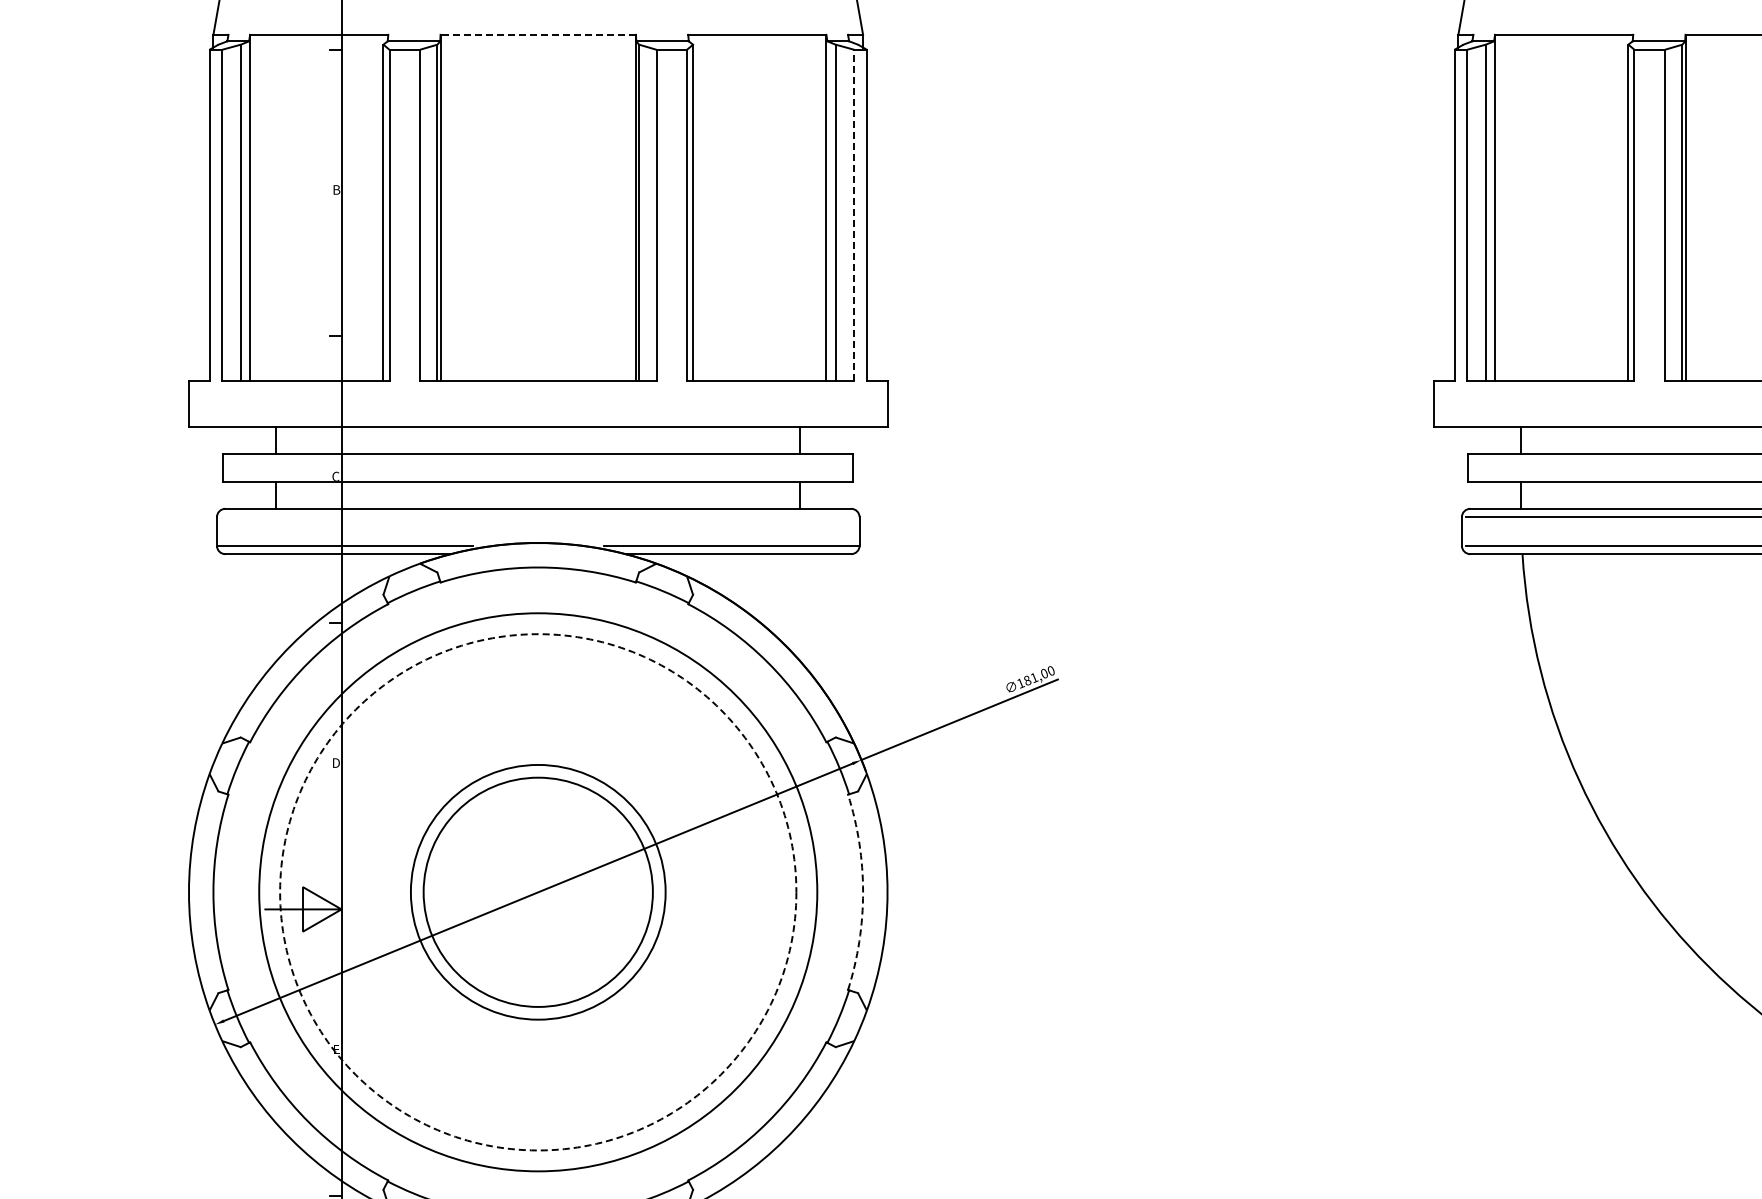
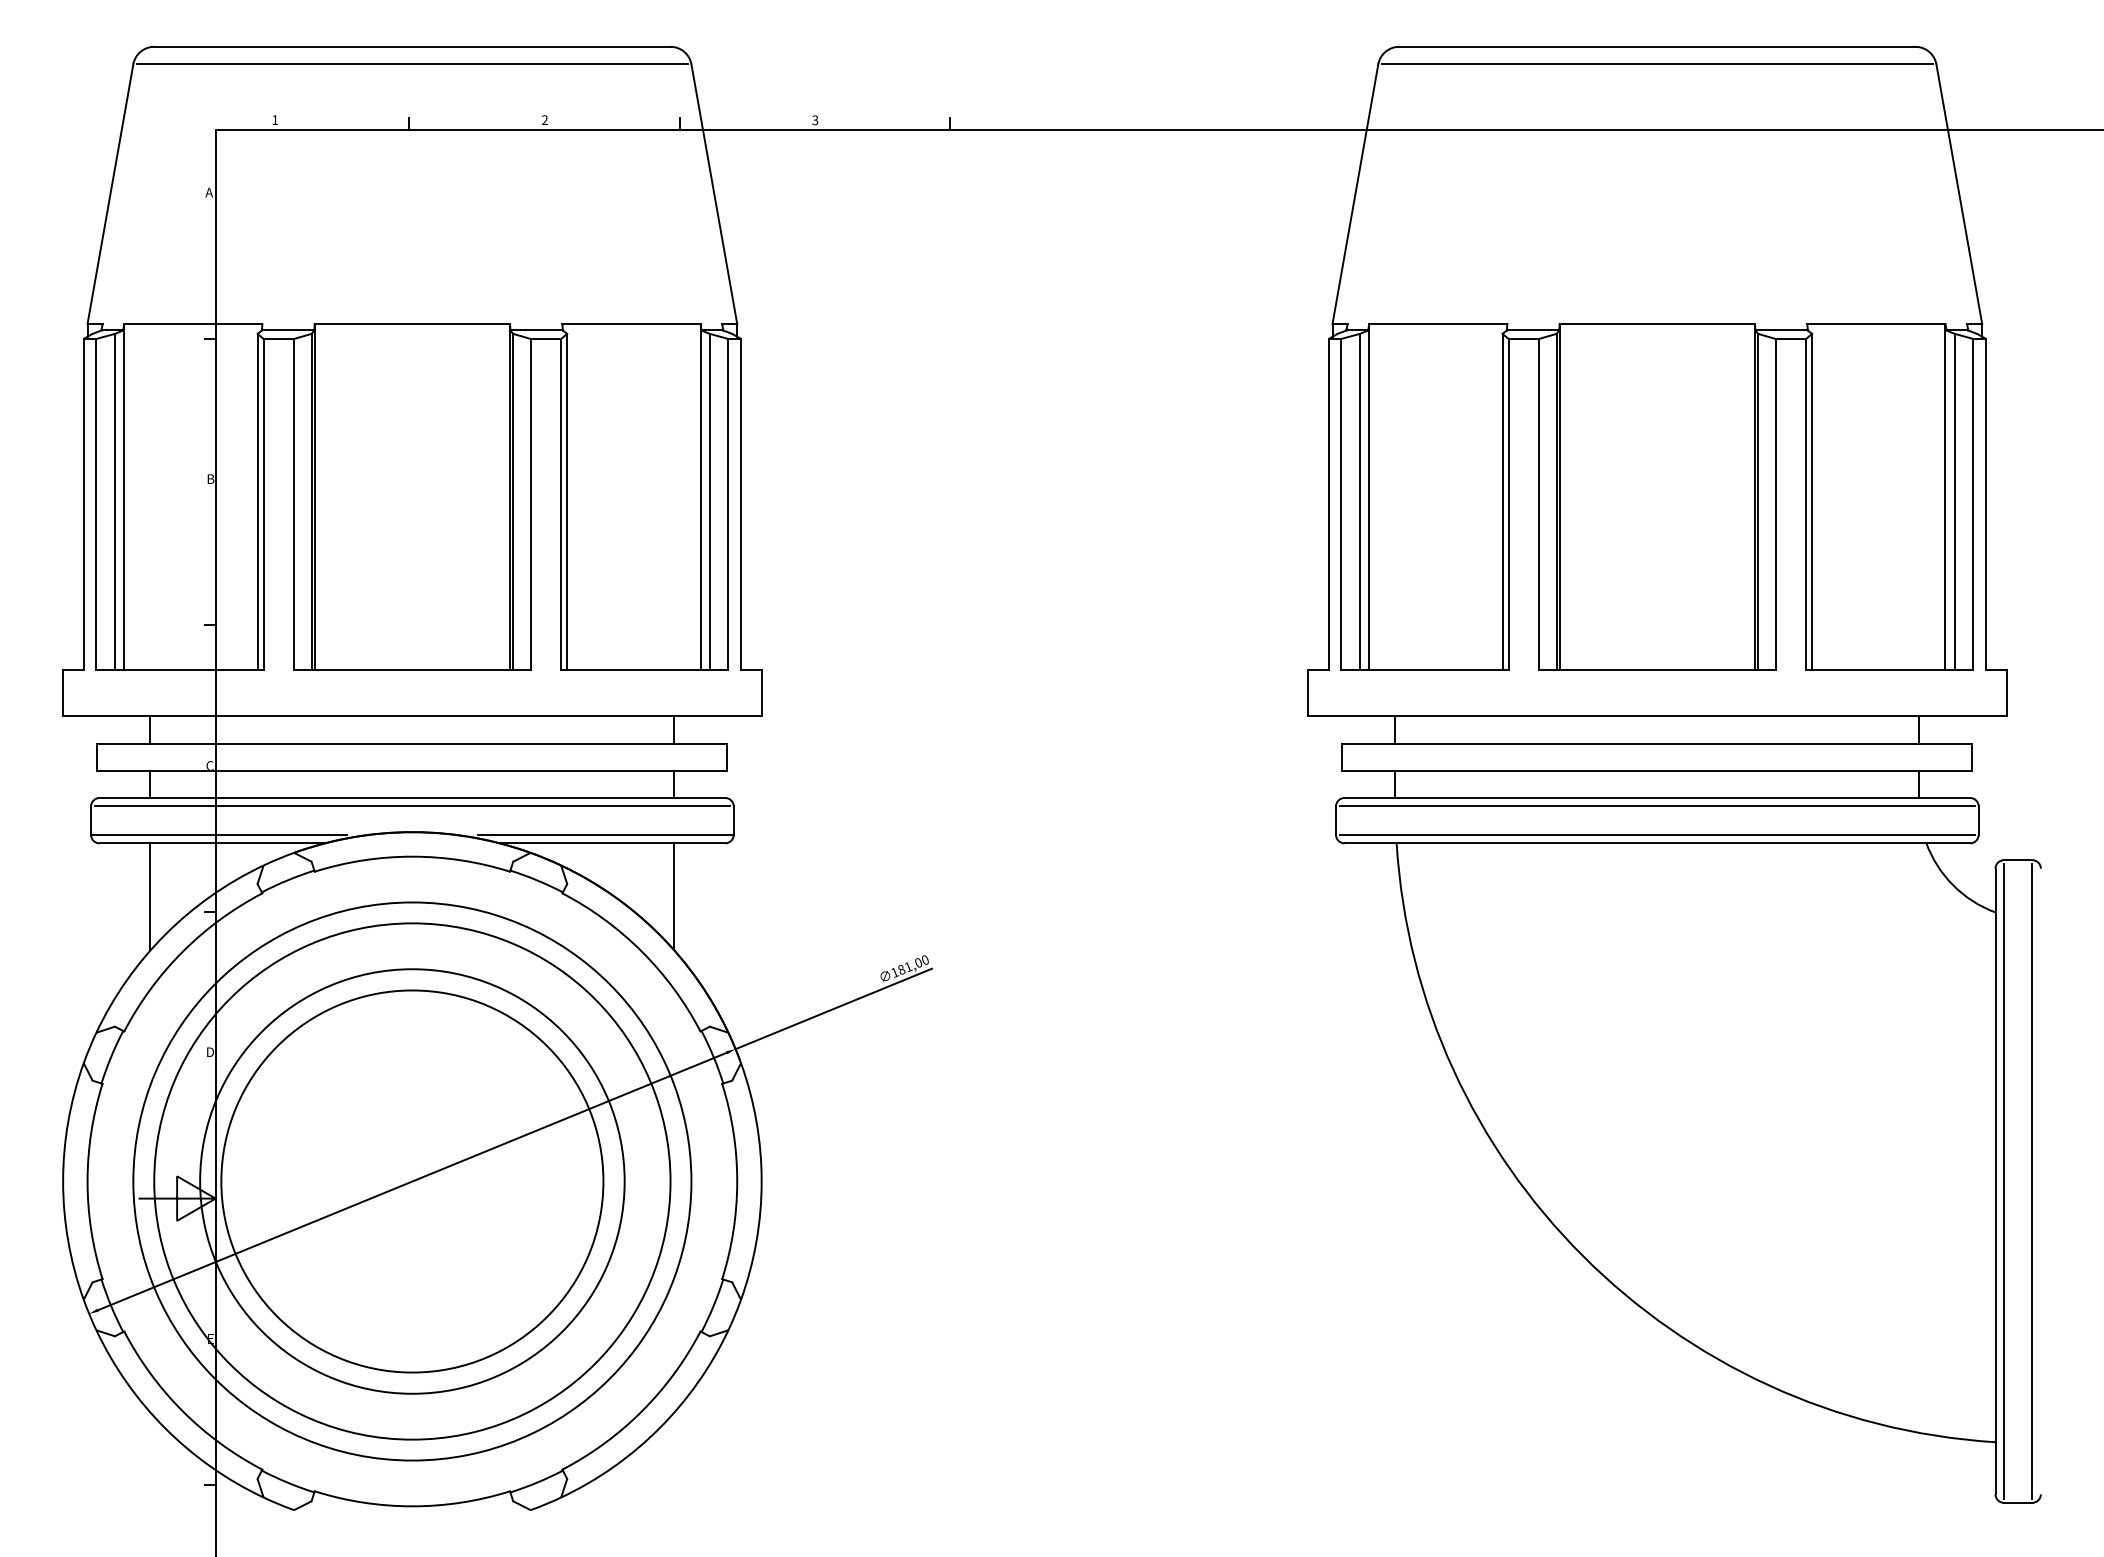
line: (538, 35) -> (412, 324), dashed -> solid
line: (854, 214) -> (728, 503), dashed -> solid
line: (538, 517) -> (412, 806), added
line: (276, 607) -> (150, 896), added
line: (800, 607) -> (674, 896), added
circle: (538, 892) -> (412, 1181), dashed -> solid
circle: (538, 892) -> (412, 1181), size x1.67
circle: (538, 892) -> (412, 1181), size x1.67
arc: (863, 892) -> (737, 1181), dashed -> solid

